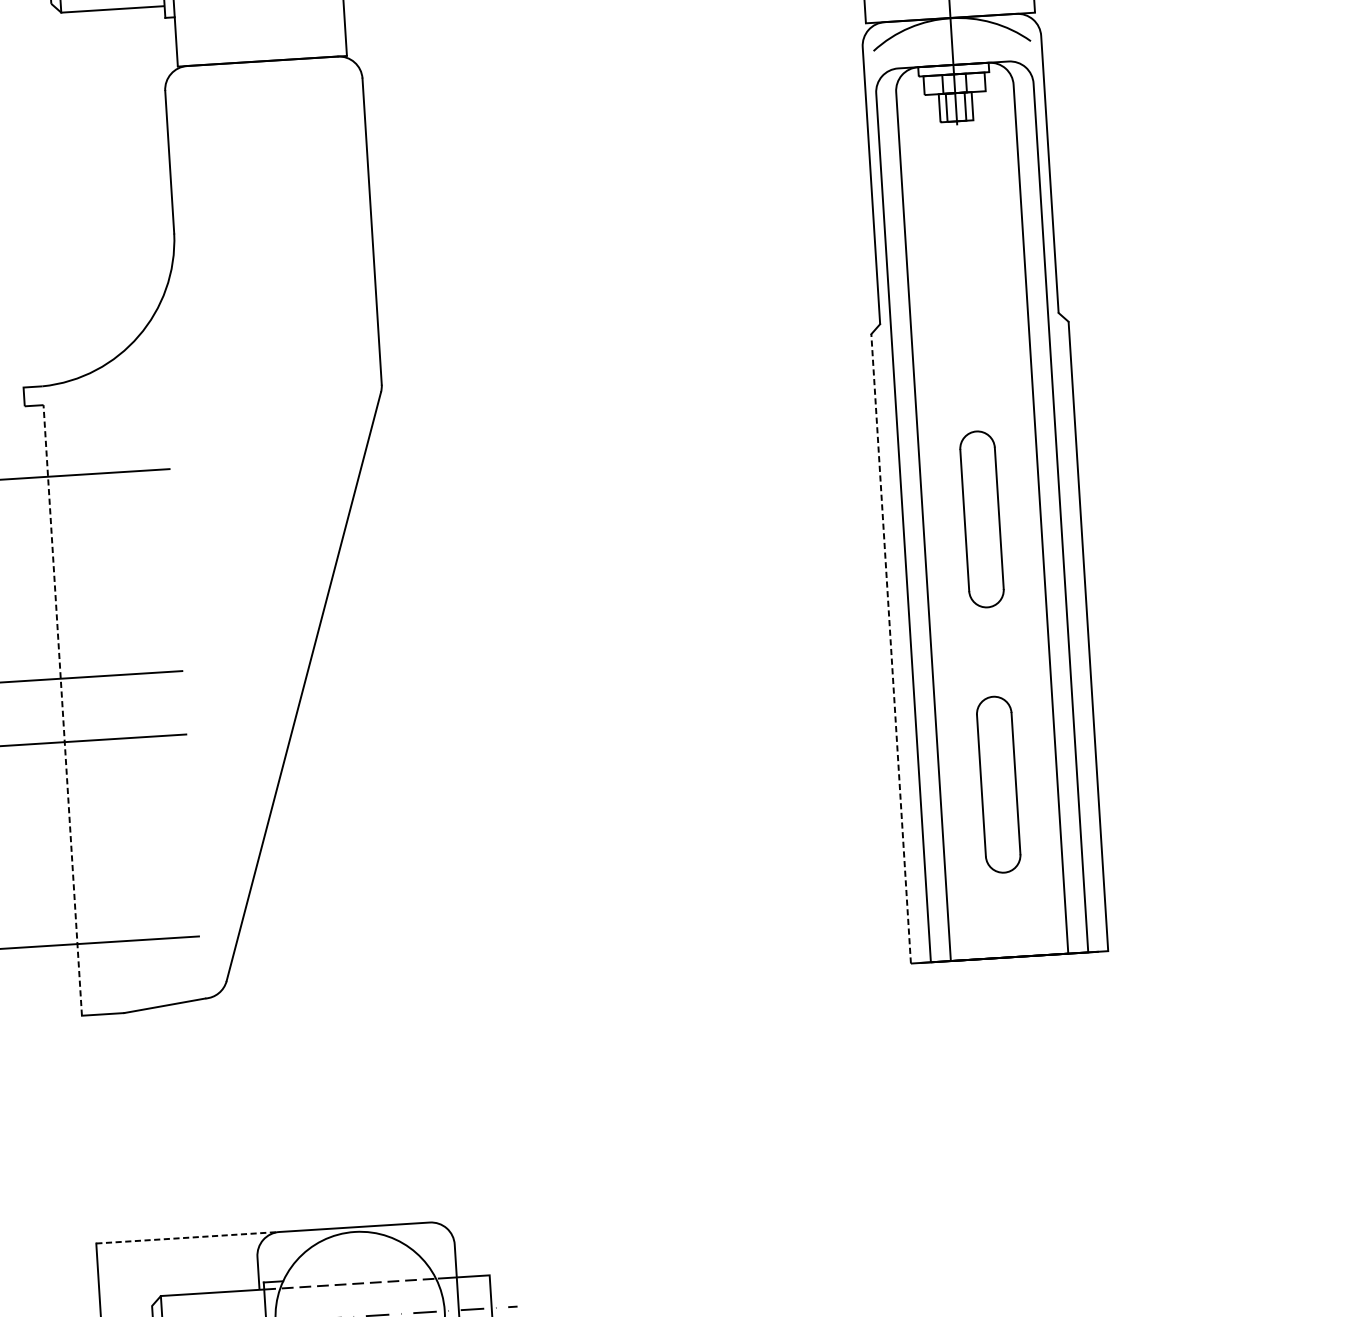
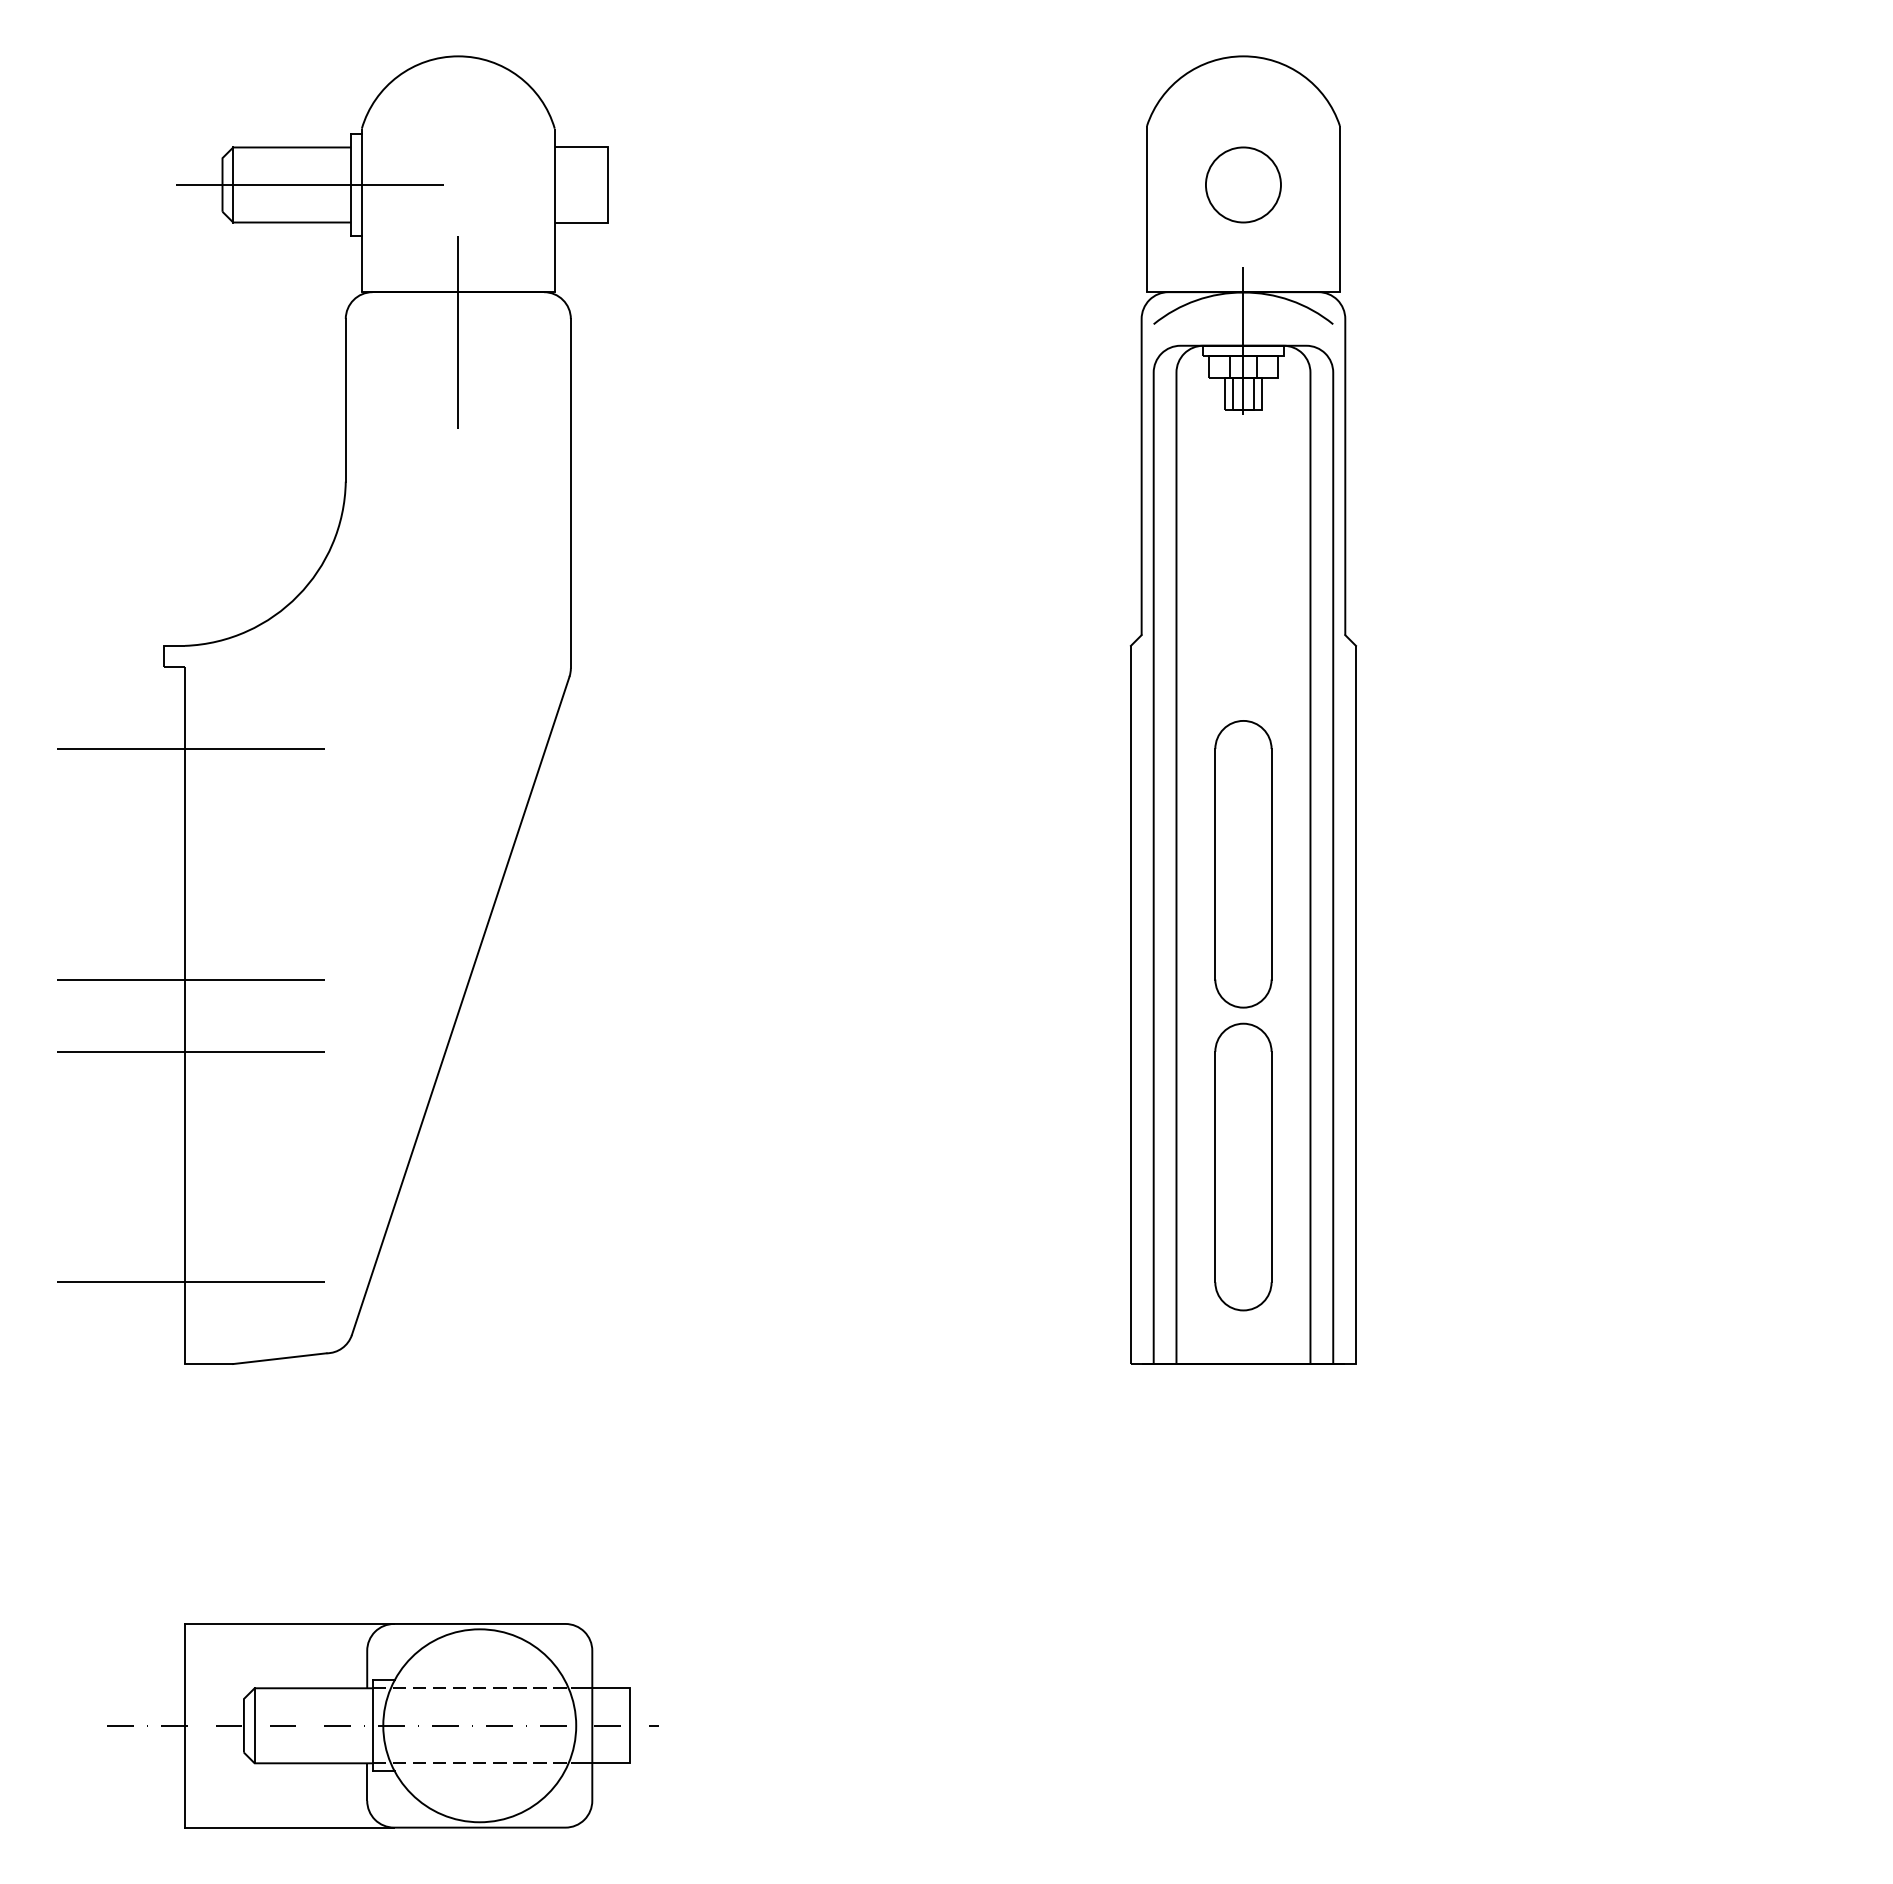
line: (264, 96) -> (458, 332), added
part: (982, 519) -> (1243, 864), size x1.43
line: (890, 648) -> (1130, 1004), dashed -> solid
line: (63, 710) -> (185, 1015), dashed -> solid
part: (998, 784) -> (1243, 1166), size x1.43
line: (187, 1237) -> (289, 1623), dashed -> solid

